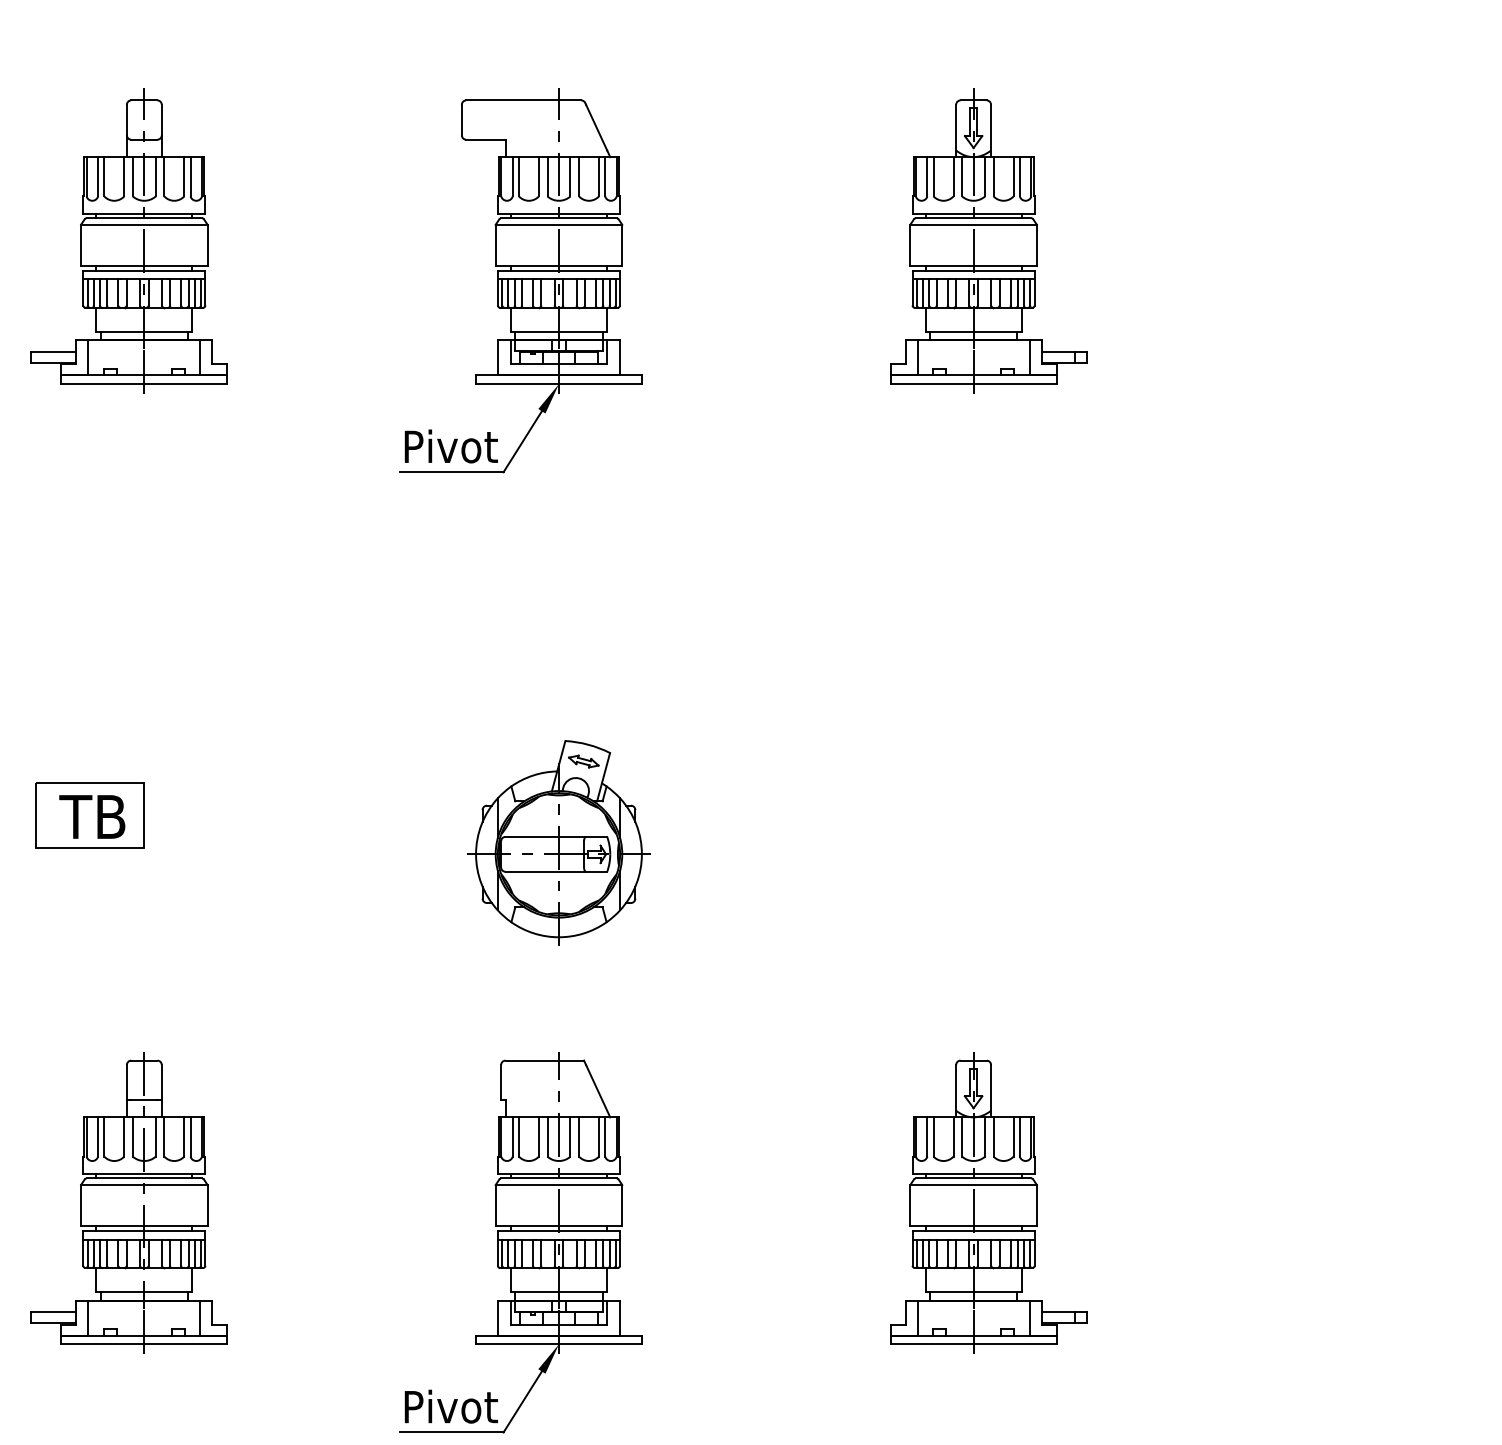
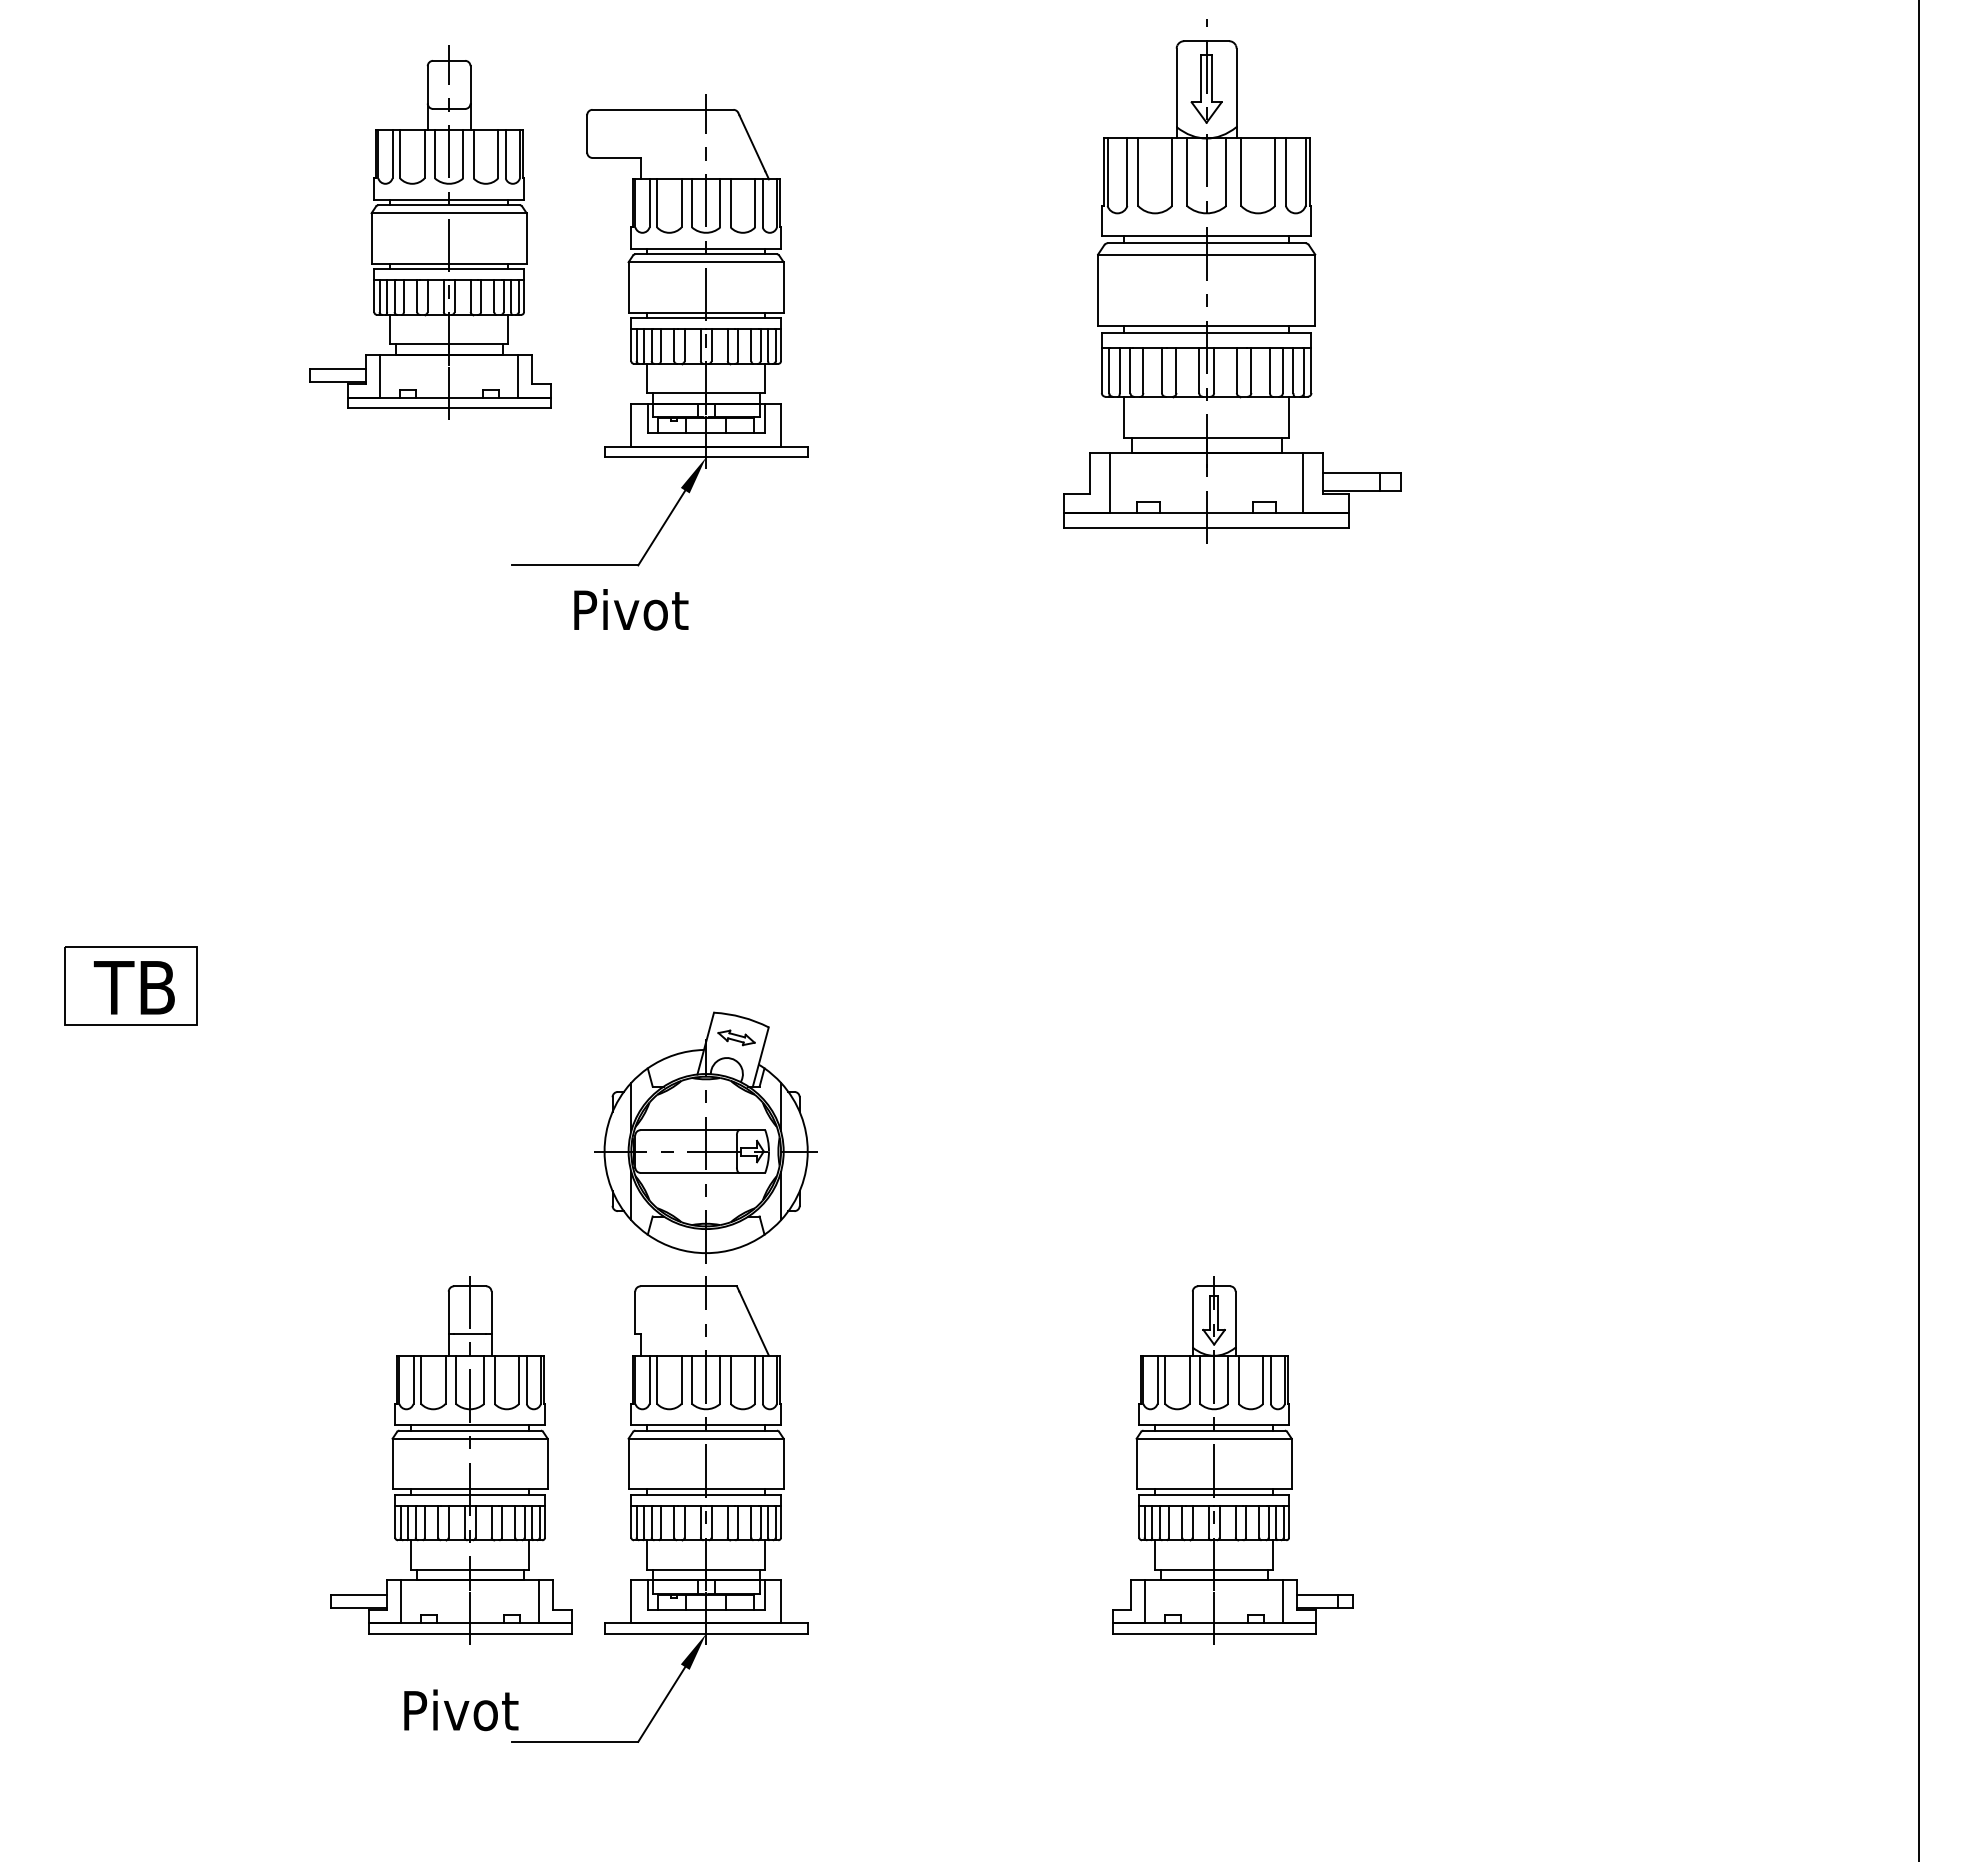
part: (129, 240) -> (430, 232), moved
part: (988, 240) -> (1232, 281), size x1.4
text: (451, 446) -> (631, 609), moved
part: (558, 842) -> (705, 1137), moved
part: (129, 1202) -> (451, 1460), moved
text: (451, 1406) -> (461, 1710), moved

